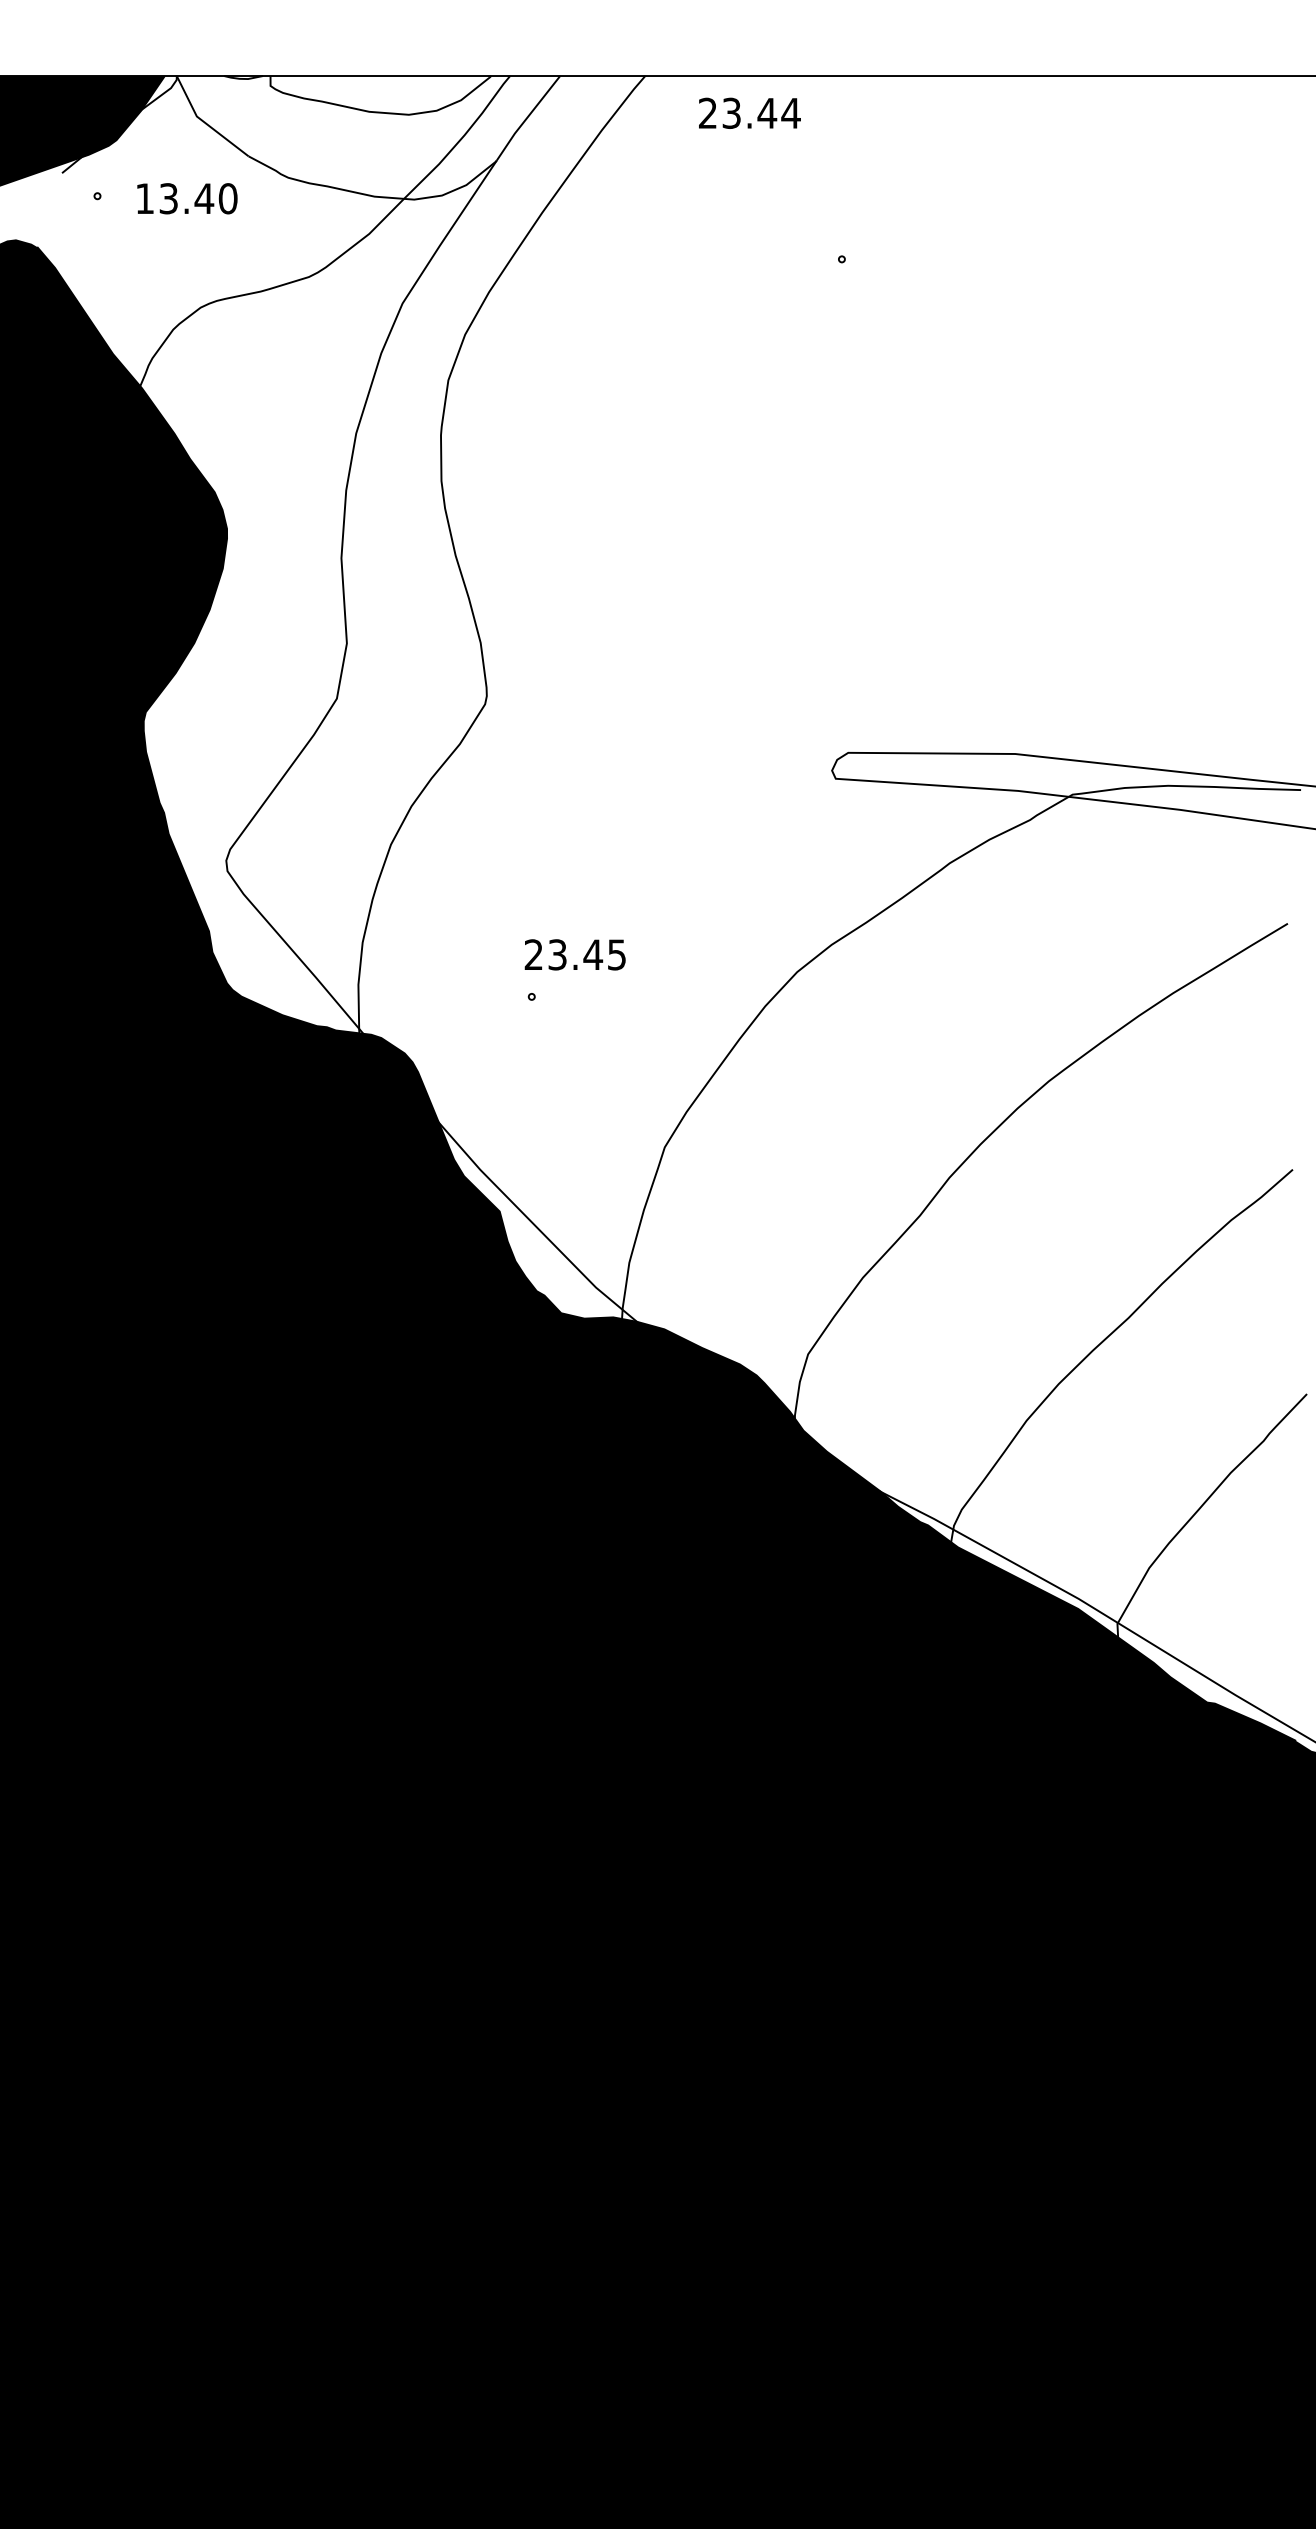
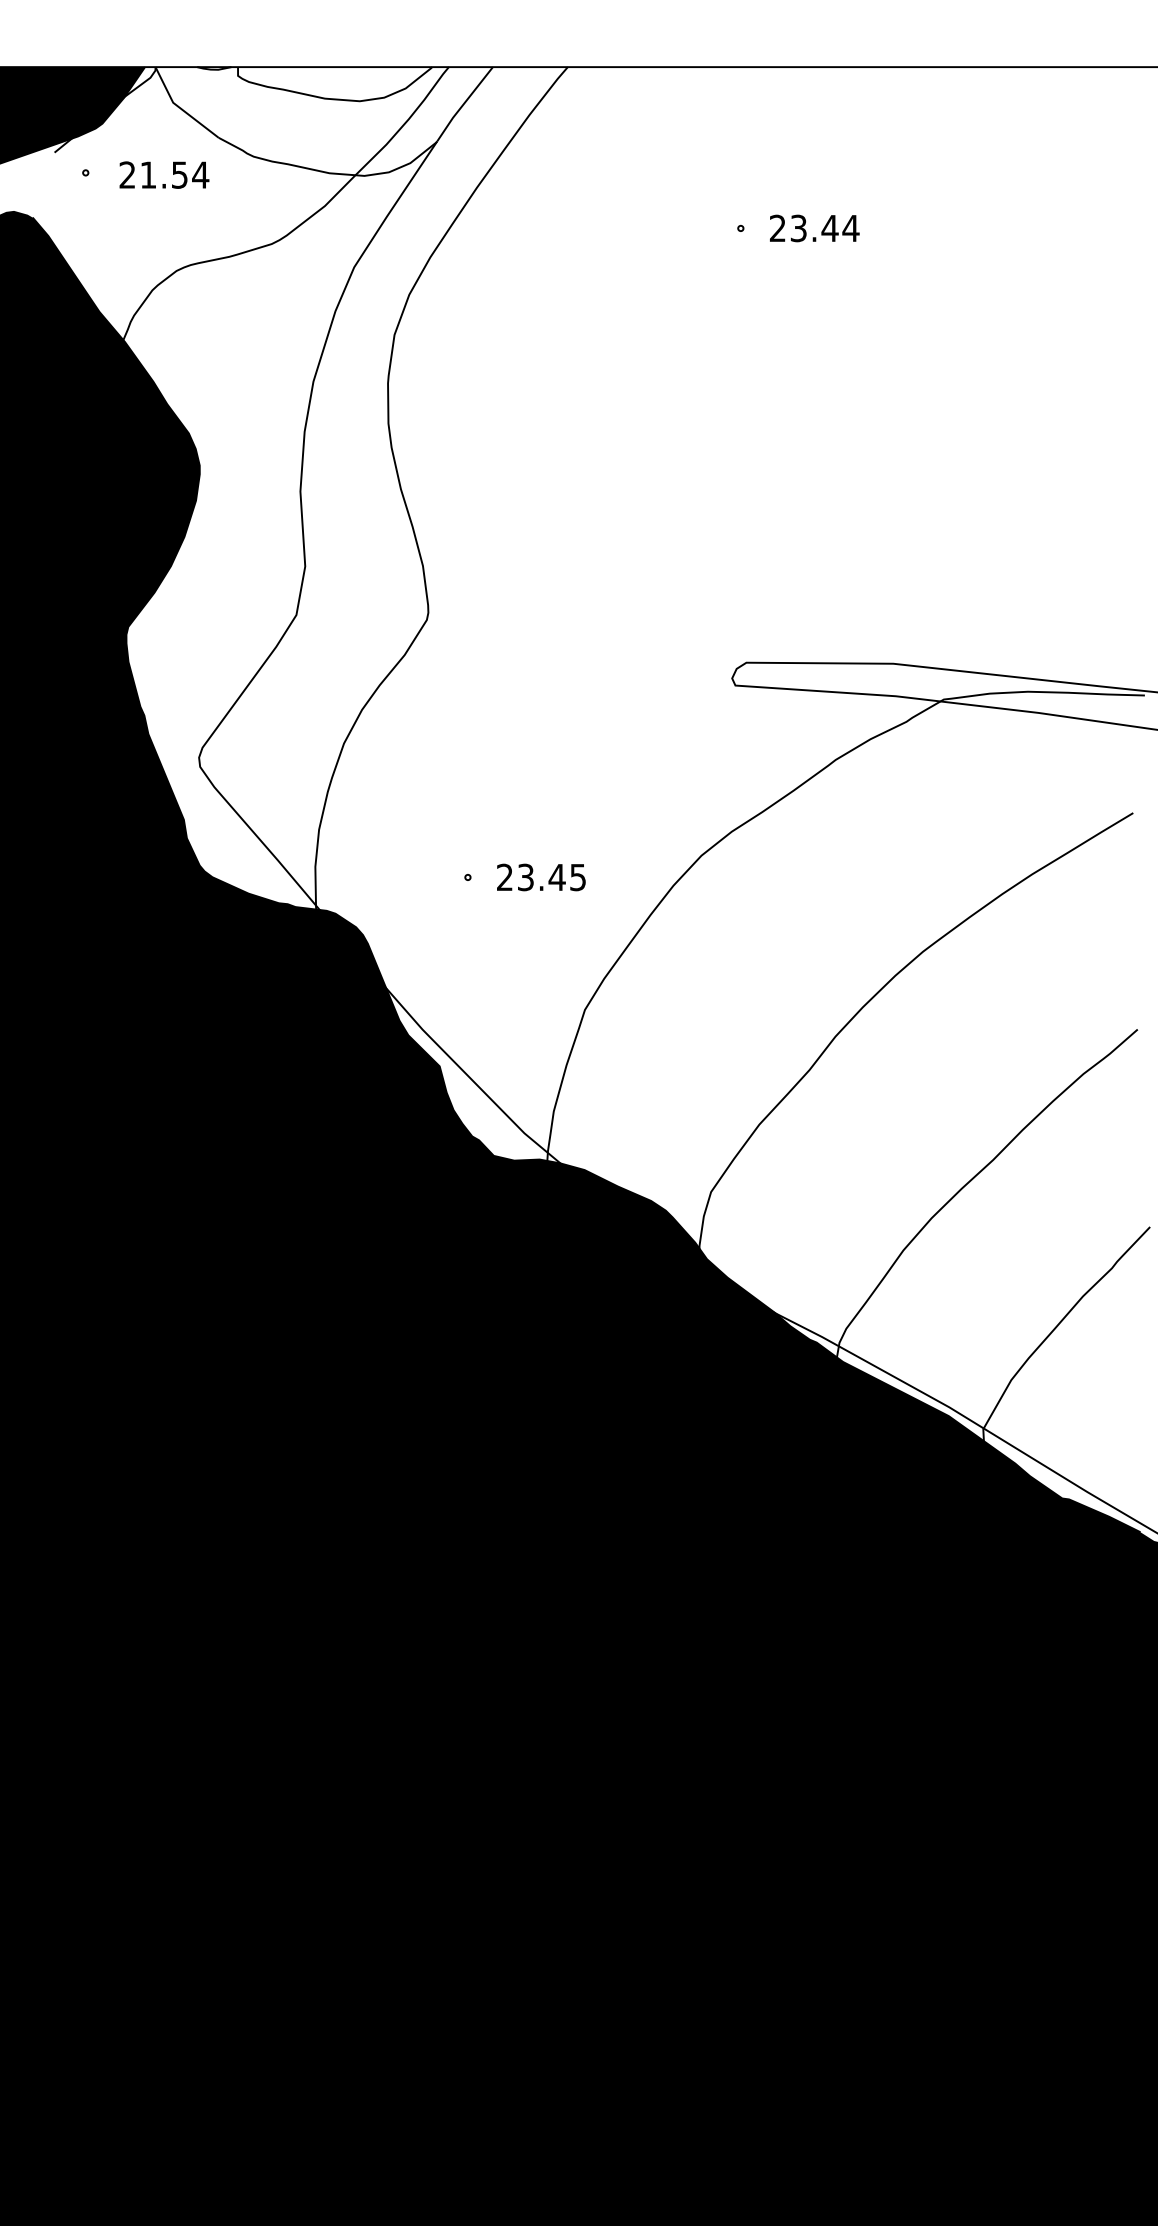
text: (749, 112) -> (814, 227), moved
text: (186, 198) -> (164, 174), 13.40 -> 21.54
text: (574, 954) -> (540, 877), moved

